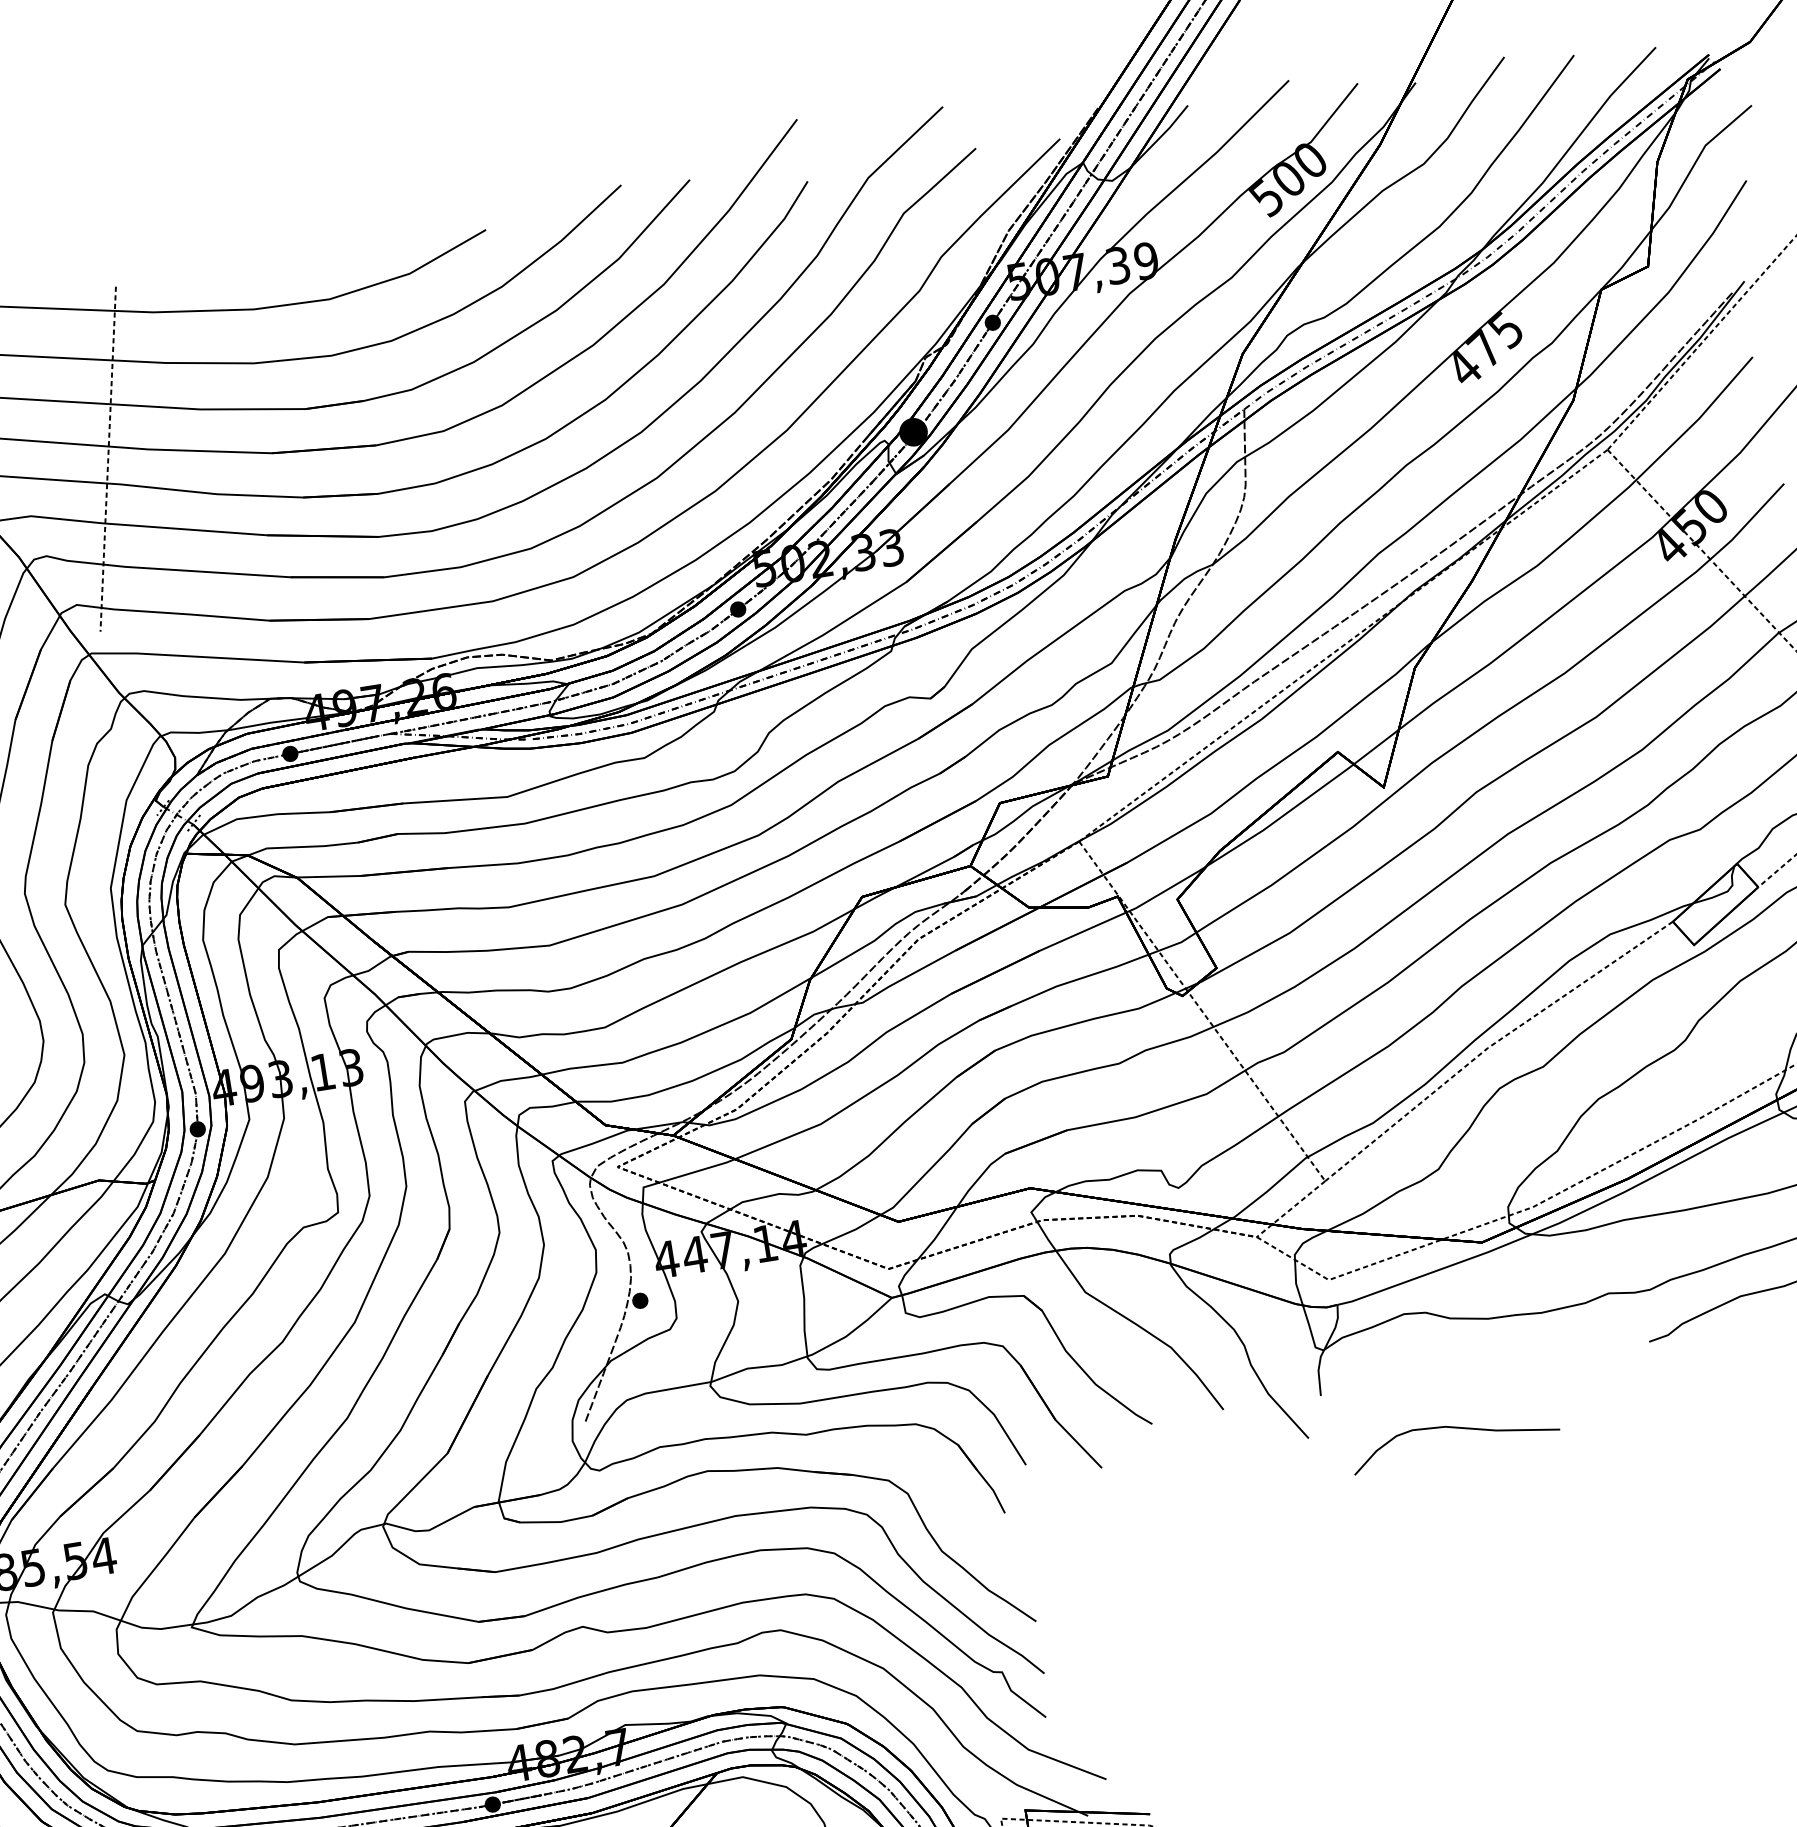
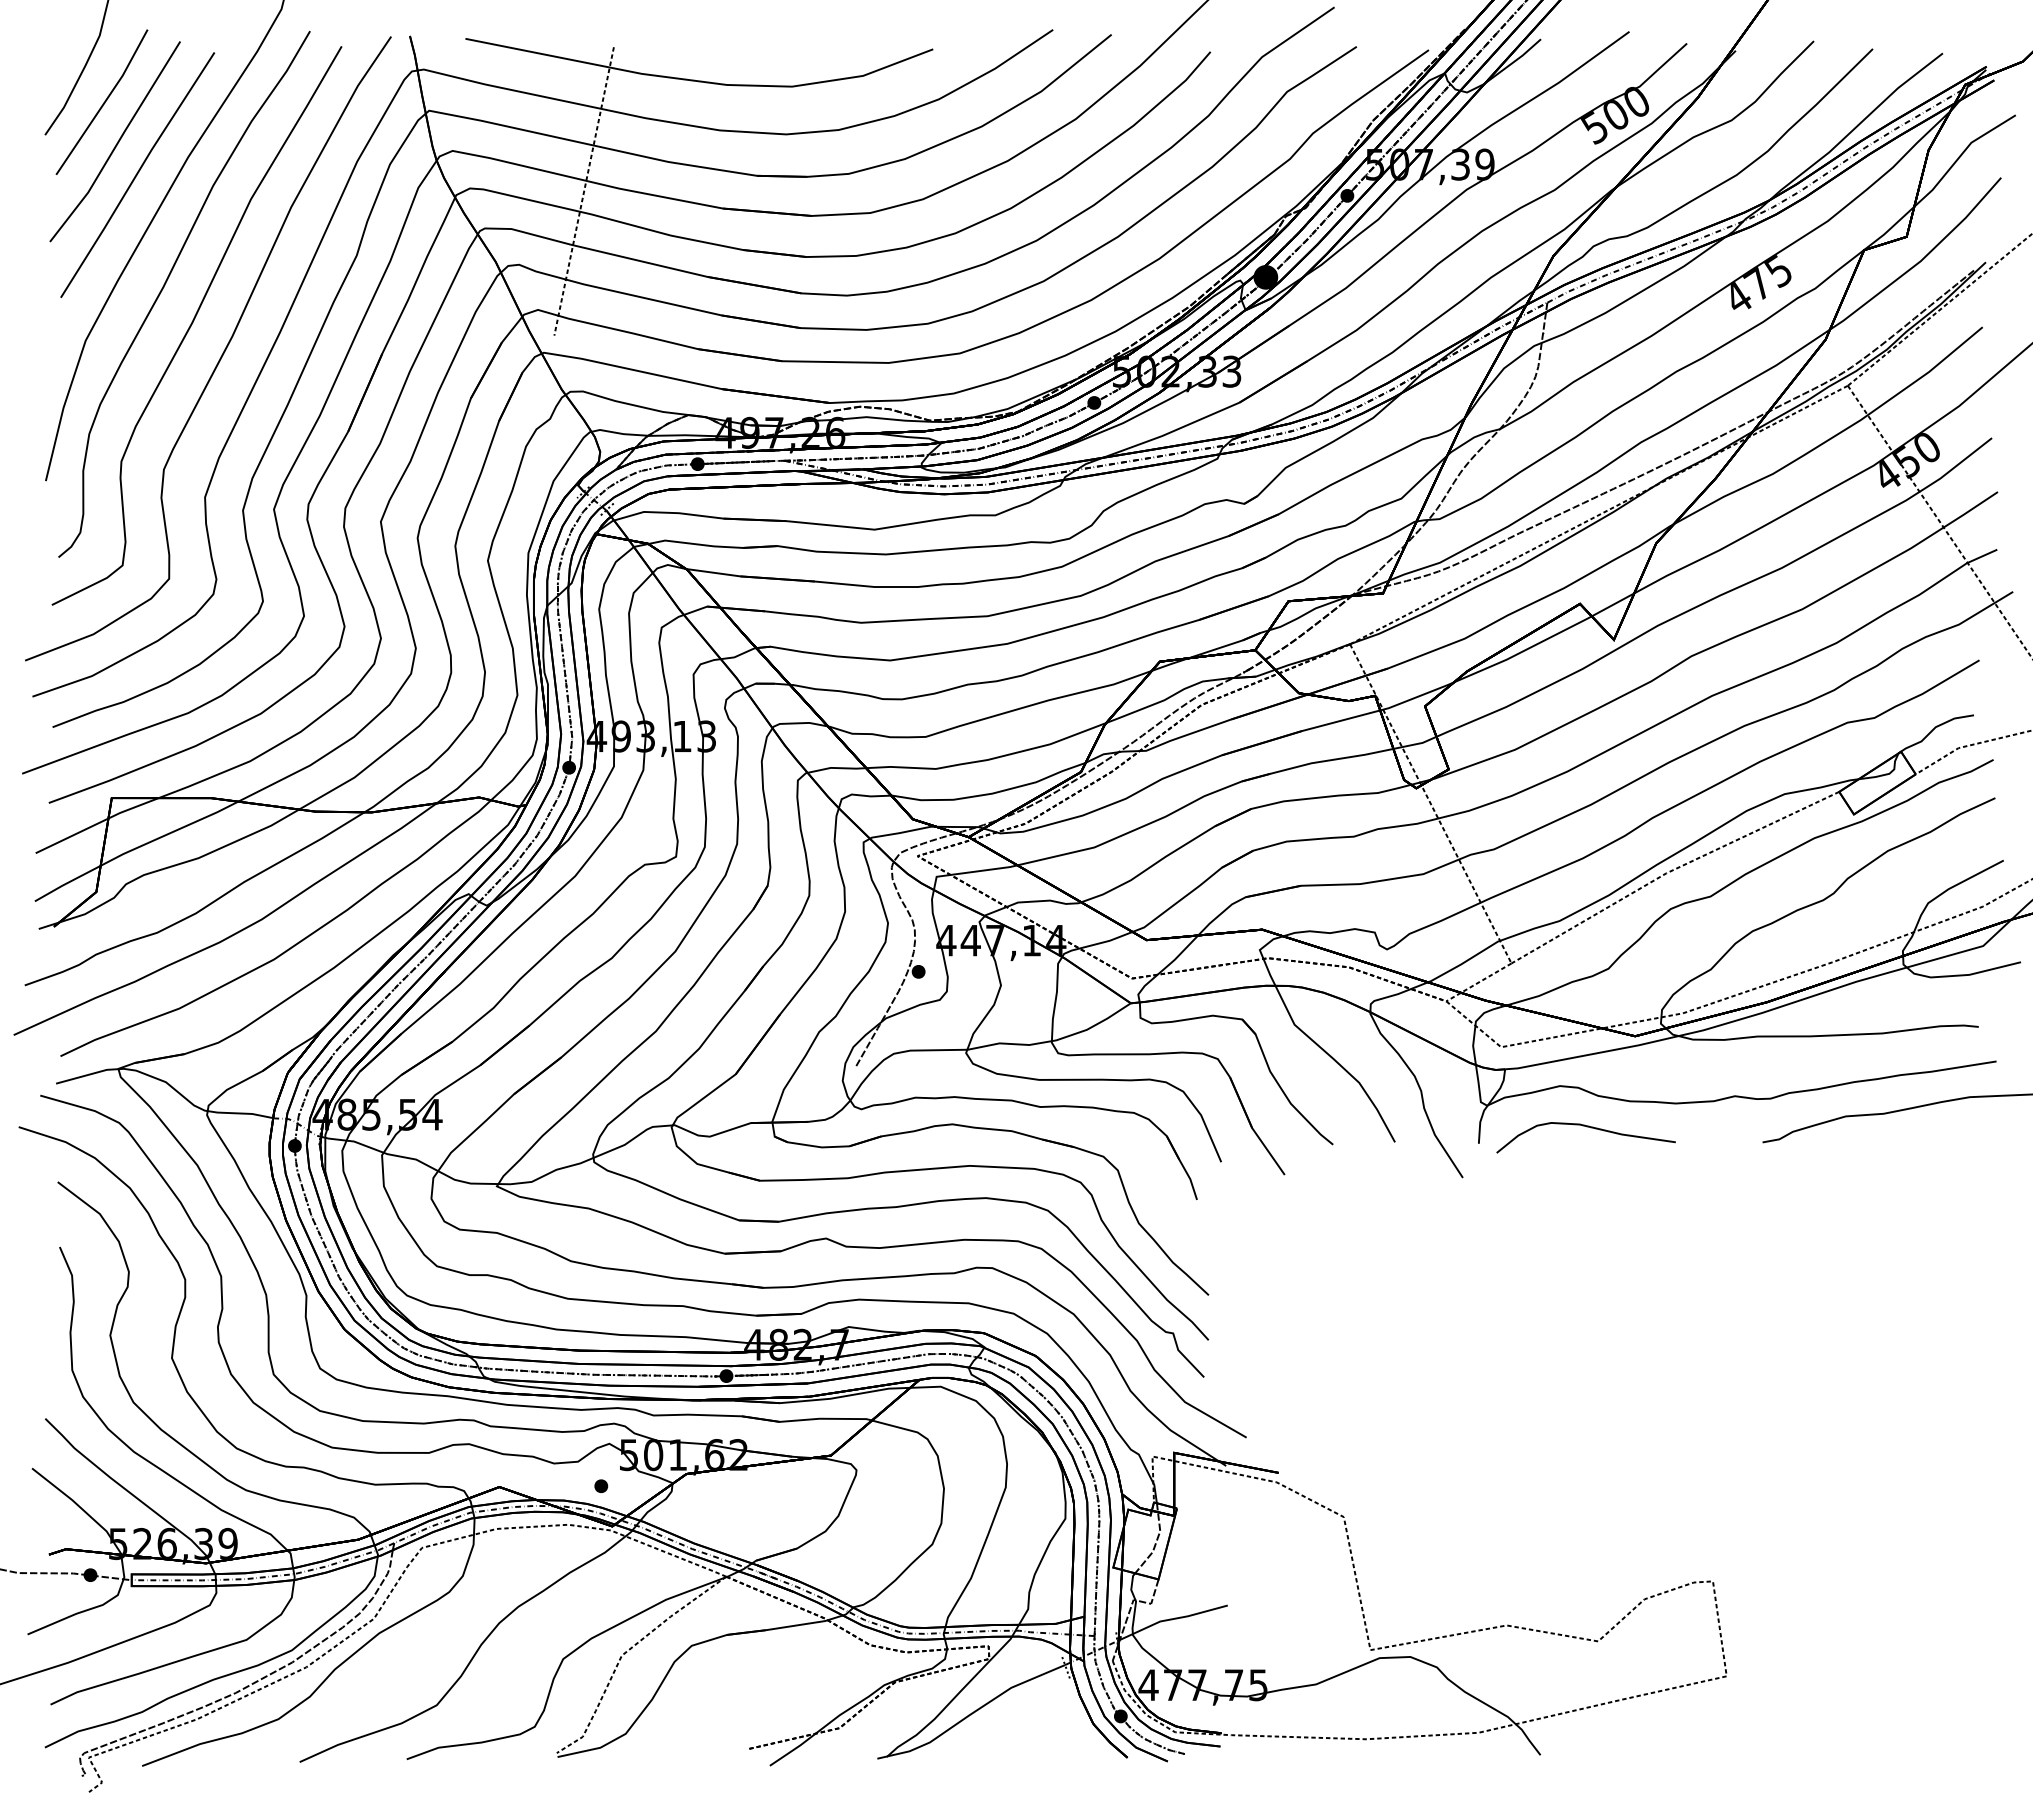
curve: (1454, 1428) -> (1586, 1127), moved

